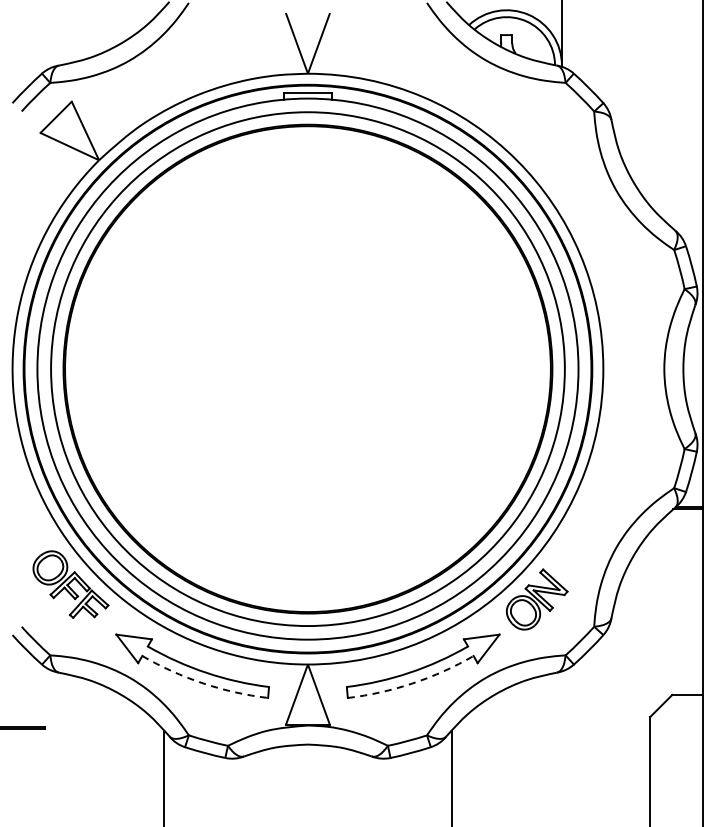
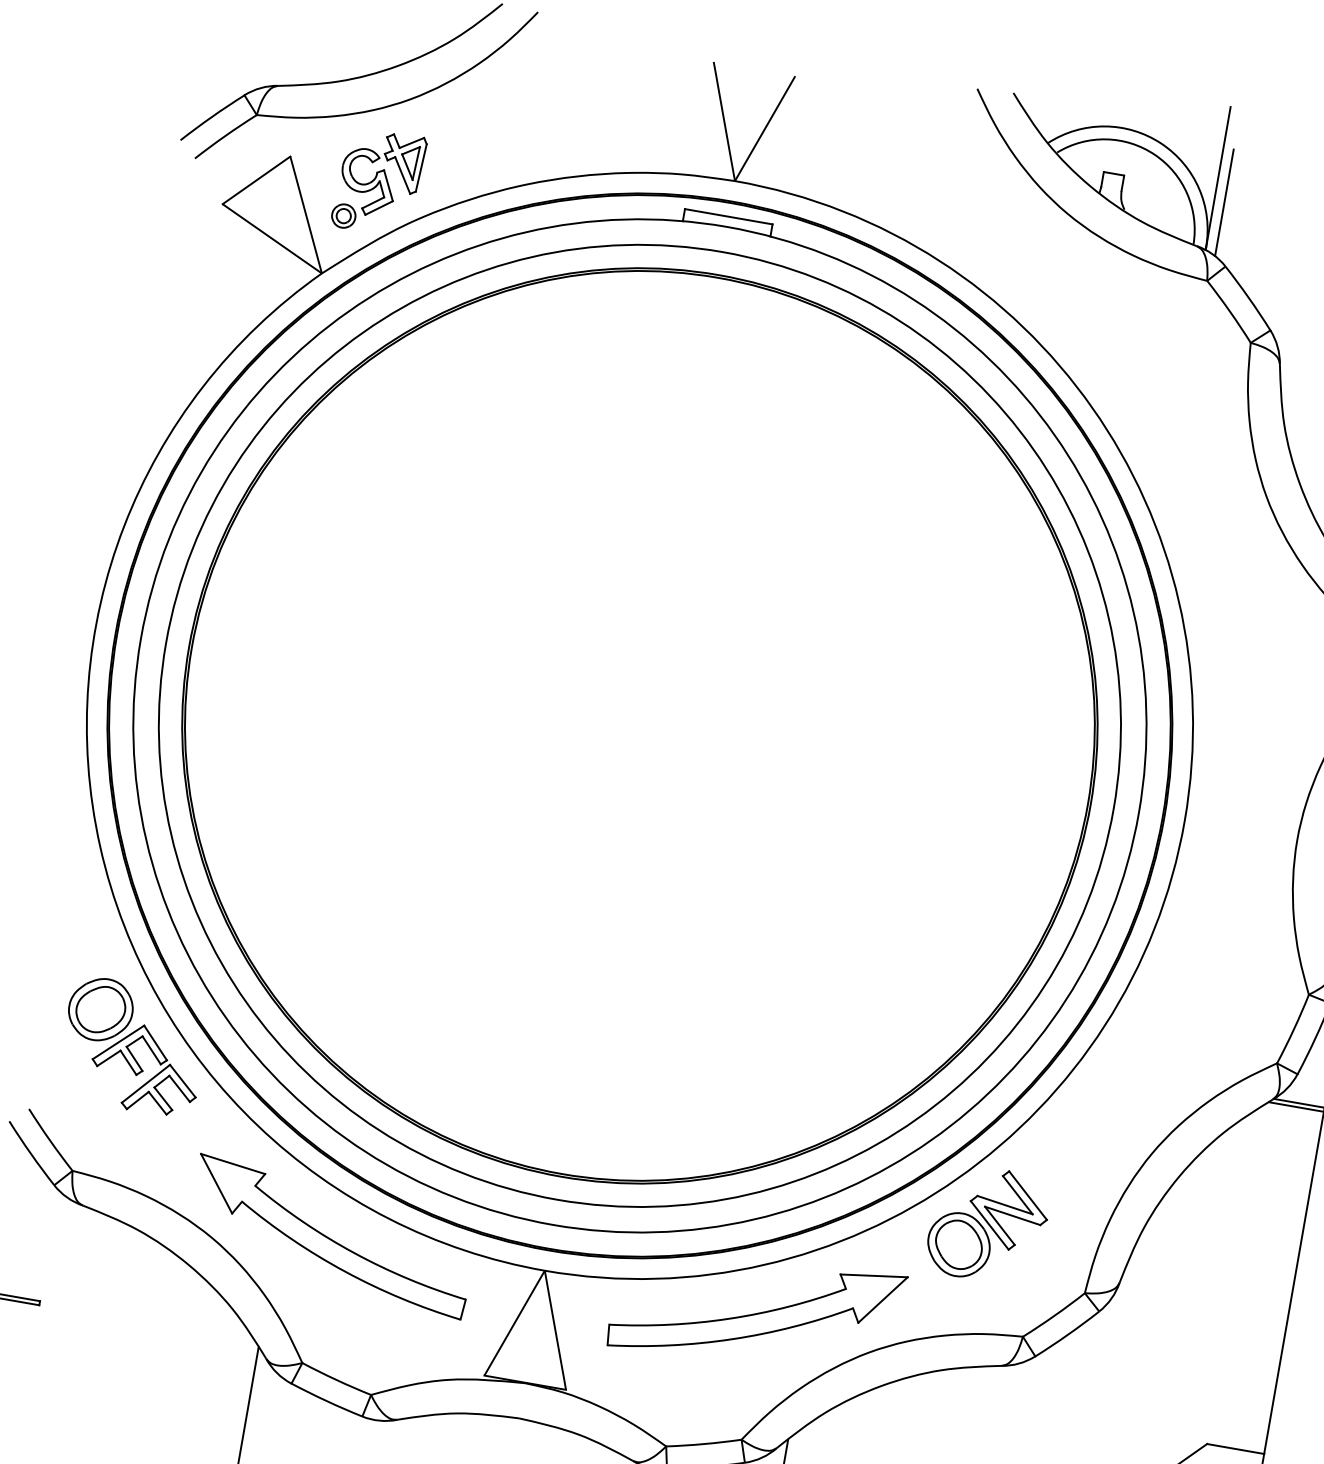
line: (567, 40) -> (1224, 203), added
part: (120, 106) -> (378, 181), added
arc: (203, 683) -> (346, 1272), dashed -> solid
arc: (412, 683) -> (731, 1339), dashed -> solid

